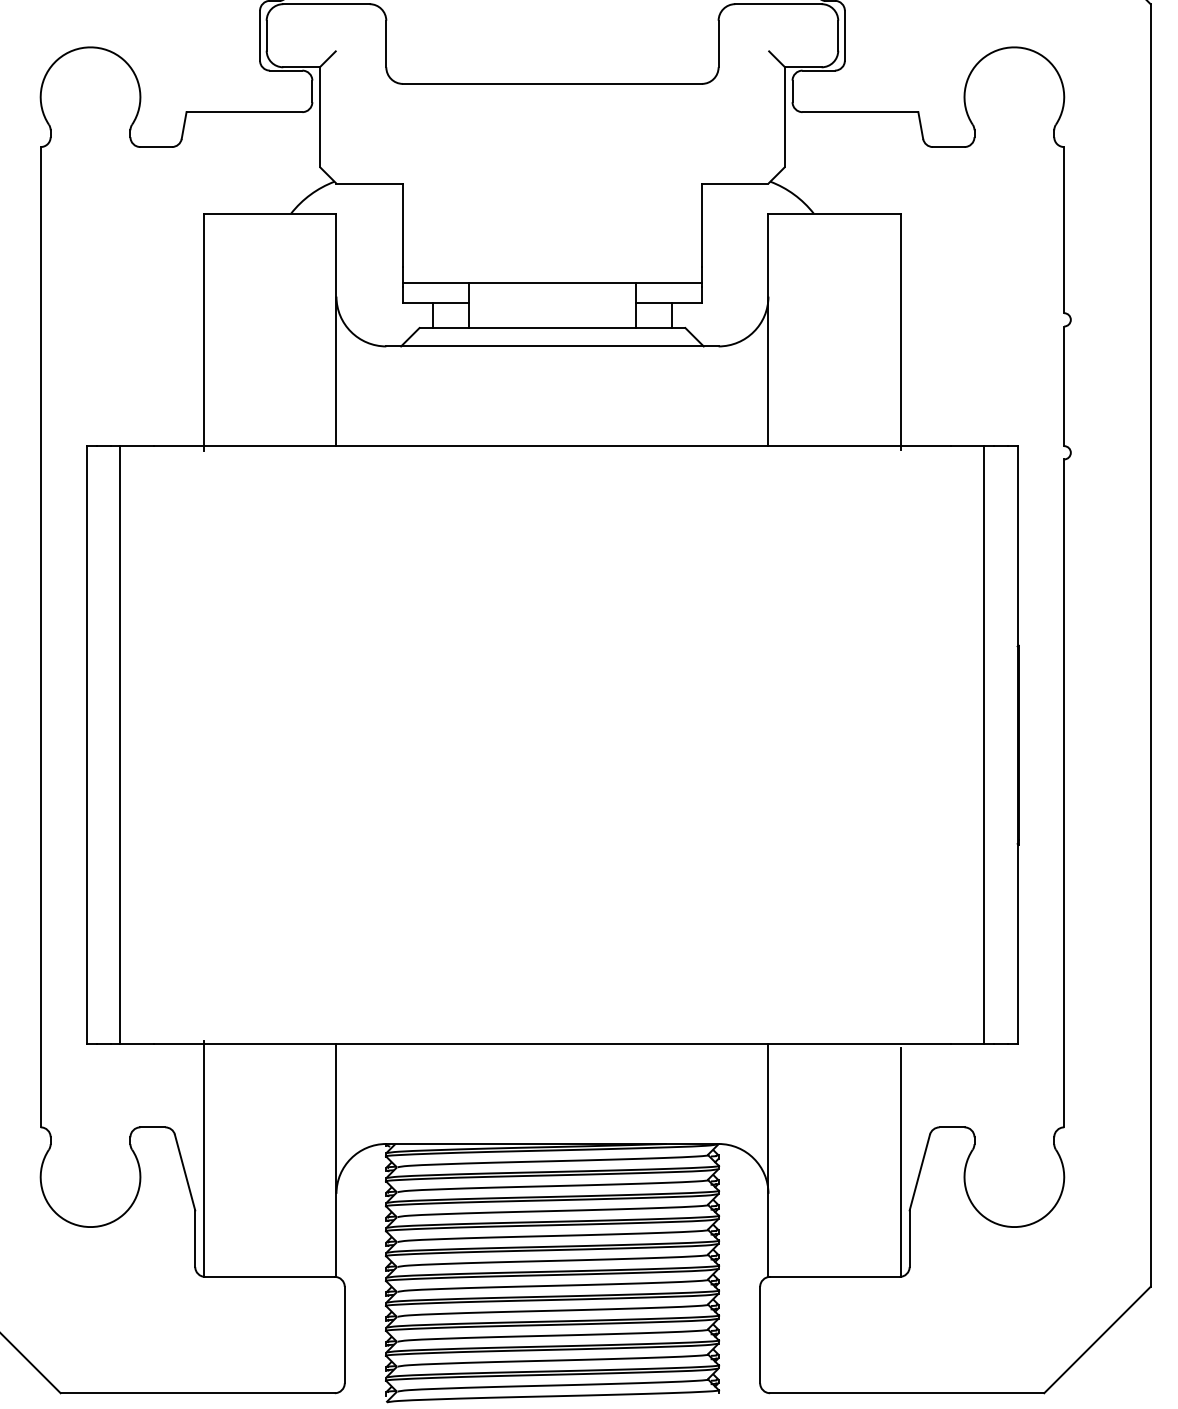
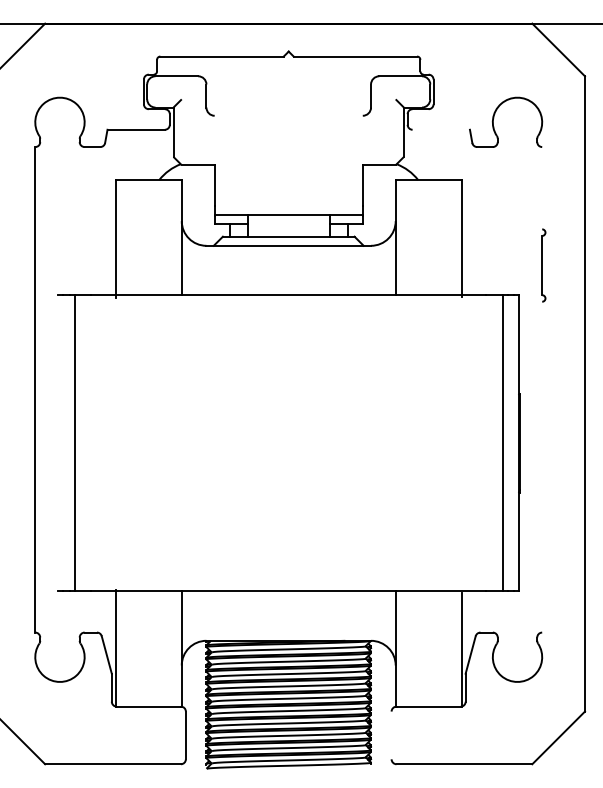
line: (551, 83) -> (288, 115), removed
line: (858, 111) -> (440, 129), removed
line: (1064, 230) -> (542, 188), removed
line: (87, 745) -> (58, 443), removed
line: (1064, 792) -> (542, 466), removed
line: (759, 1335) -> (391, 735), removed

